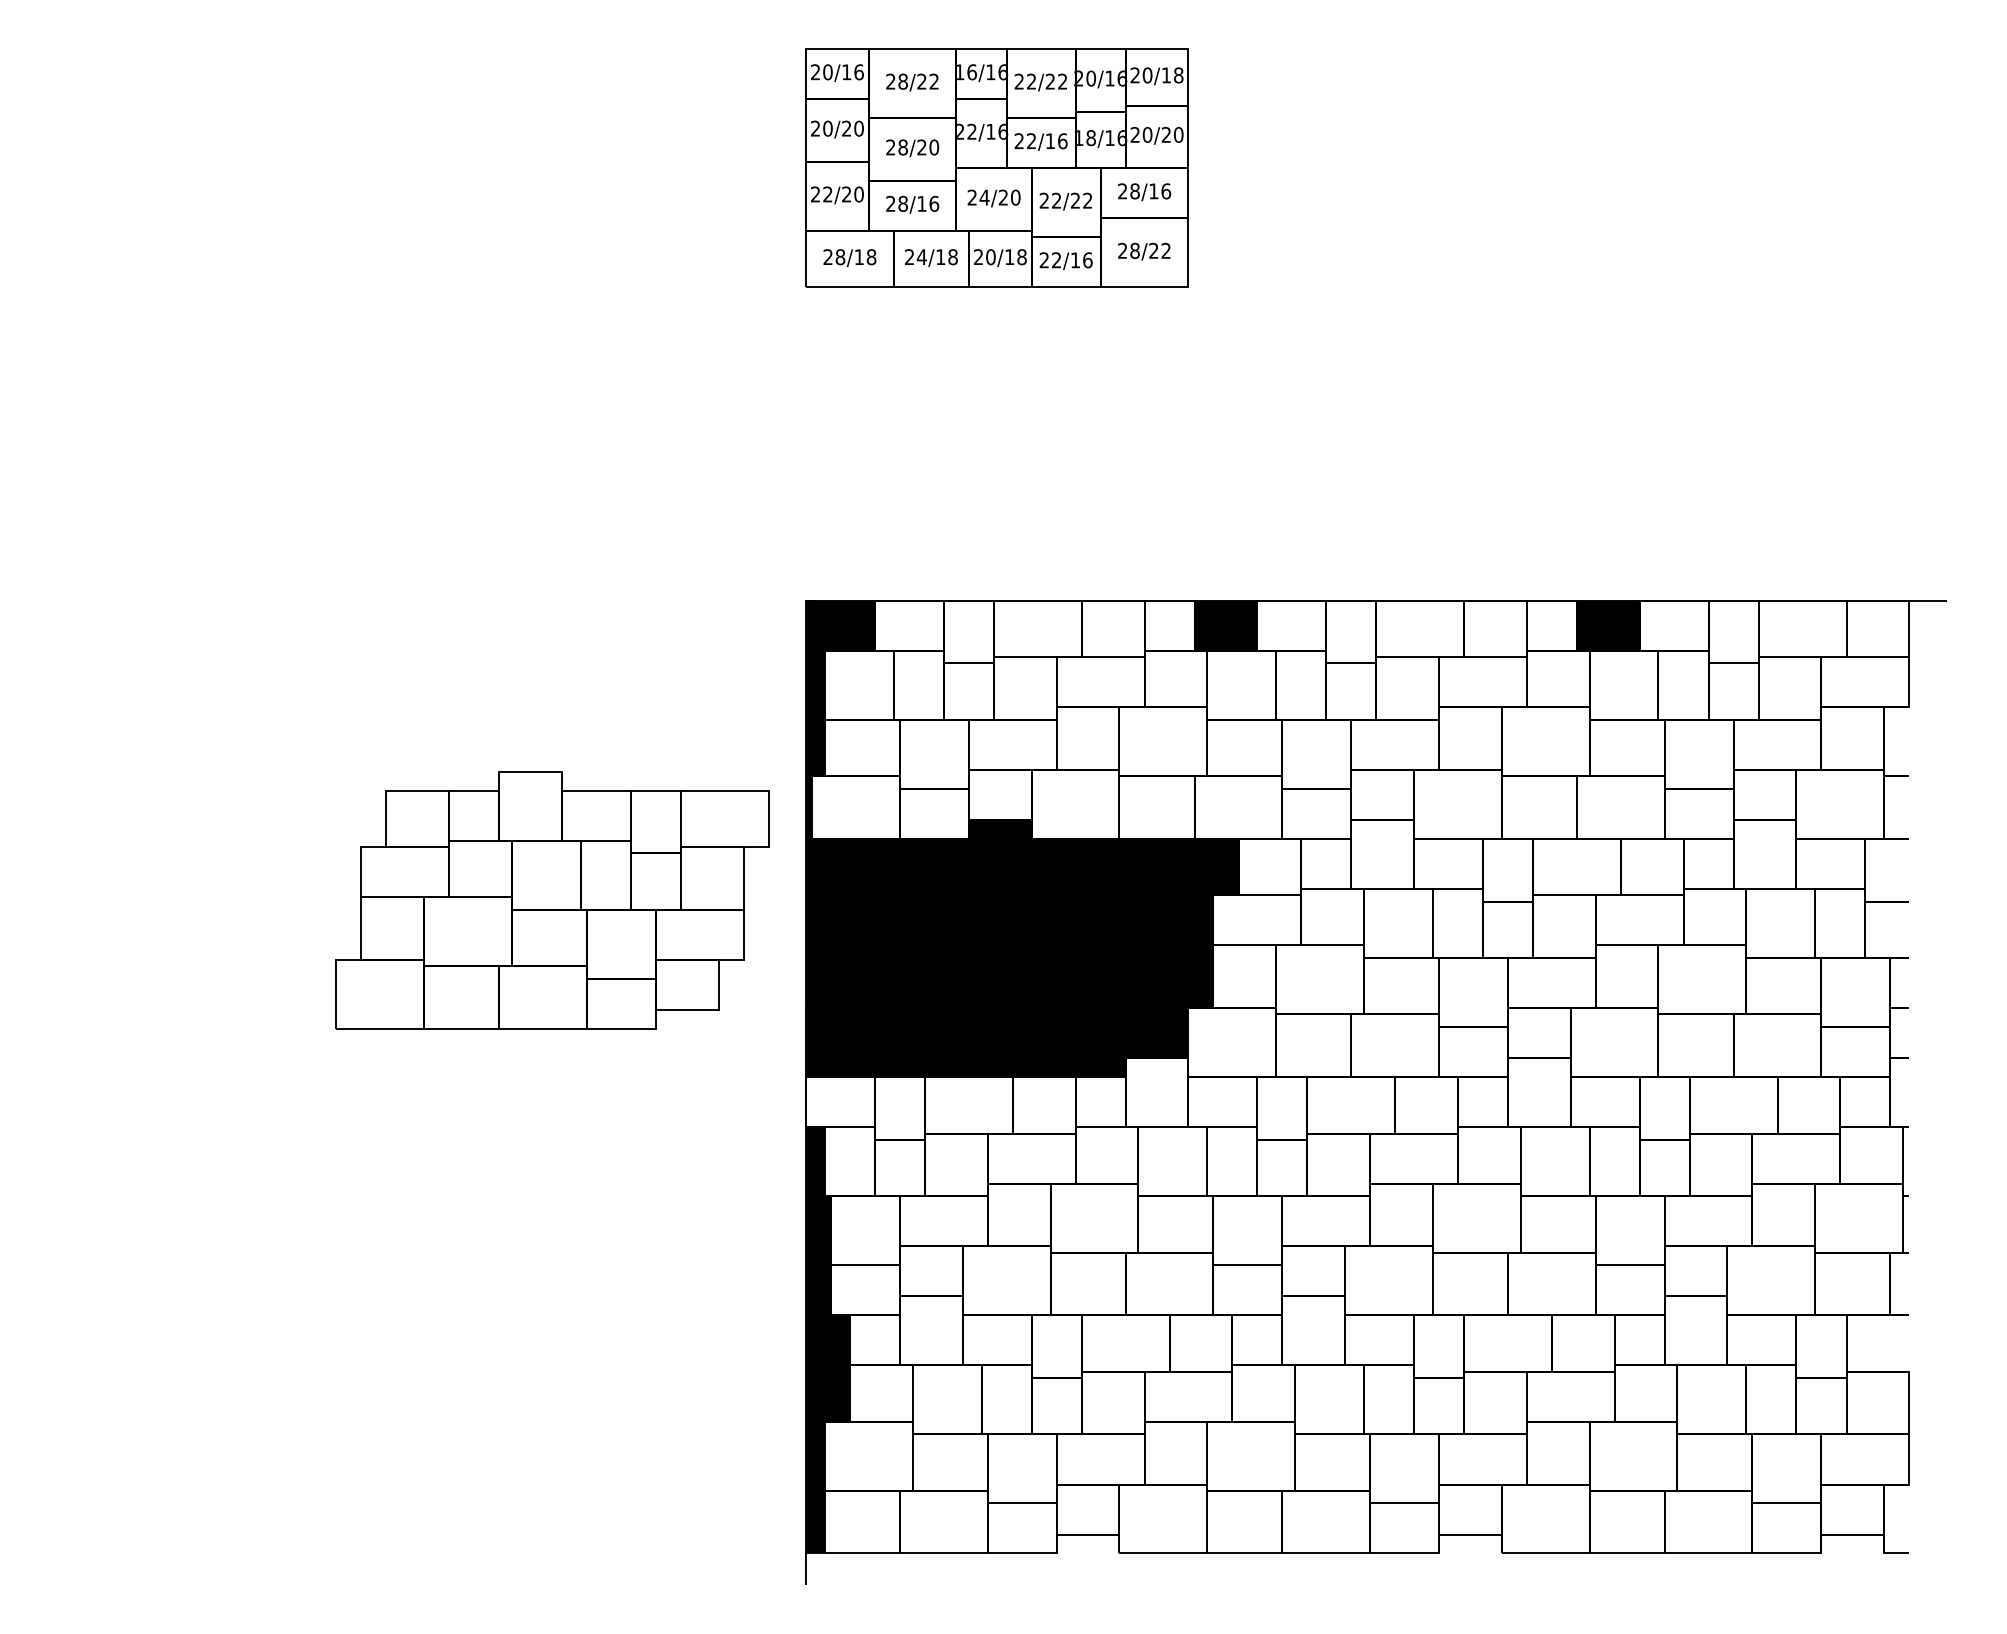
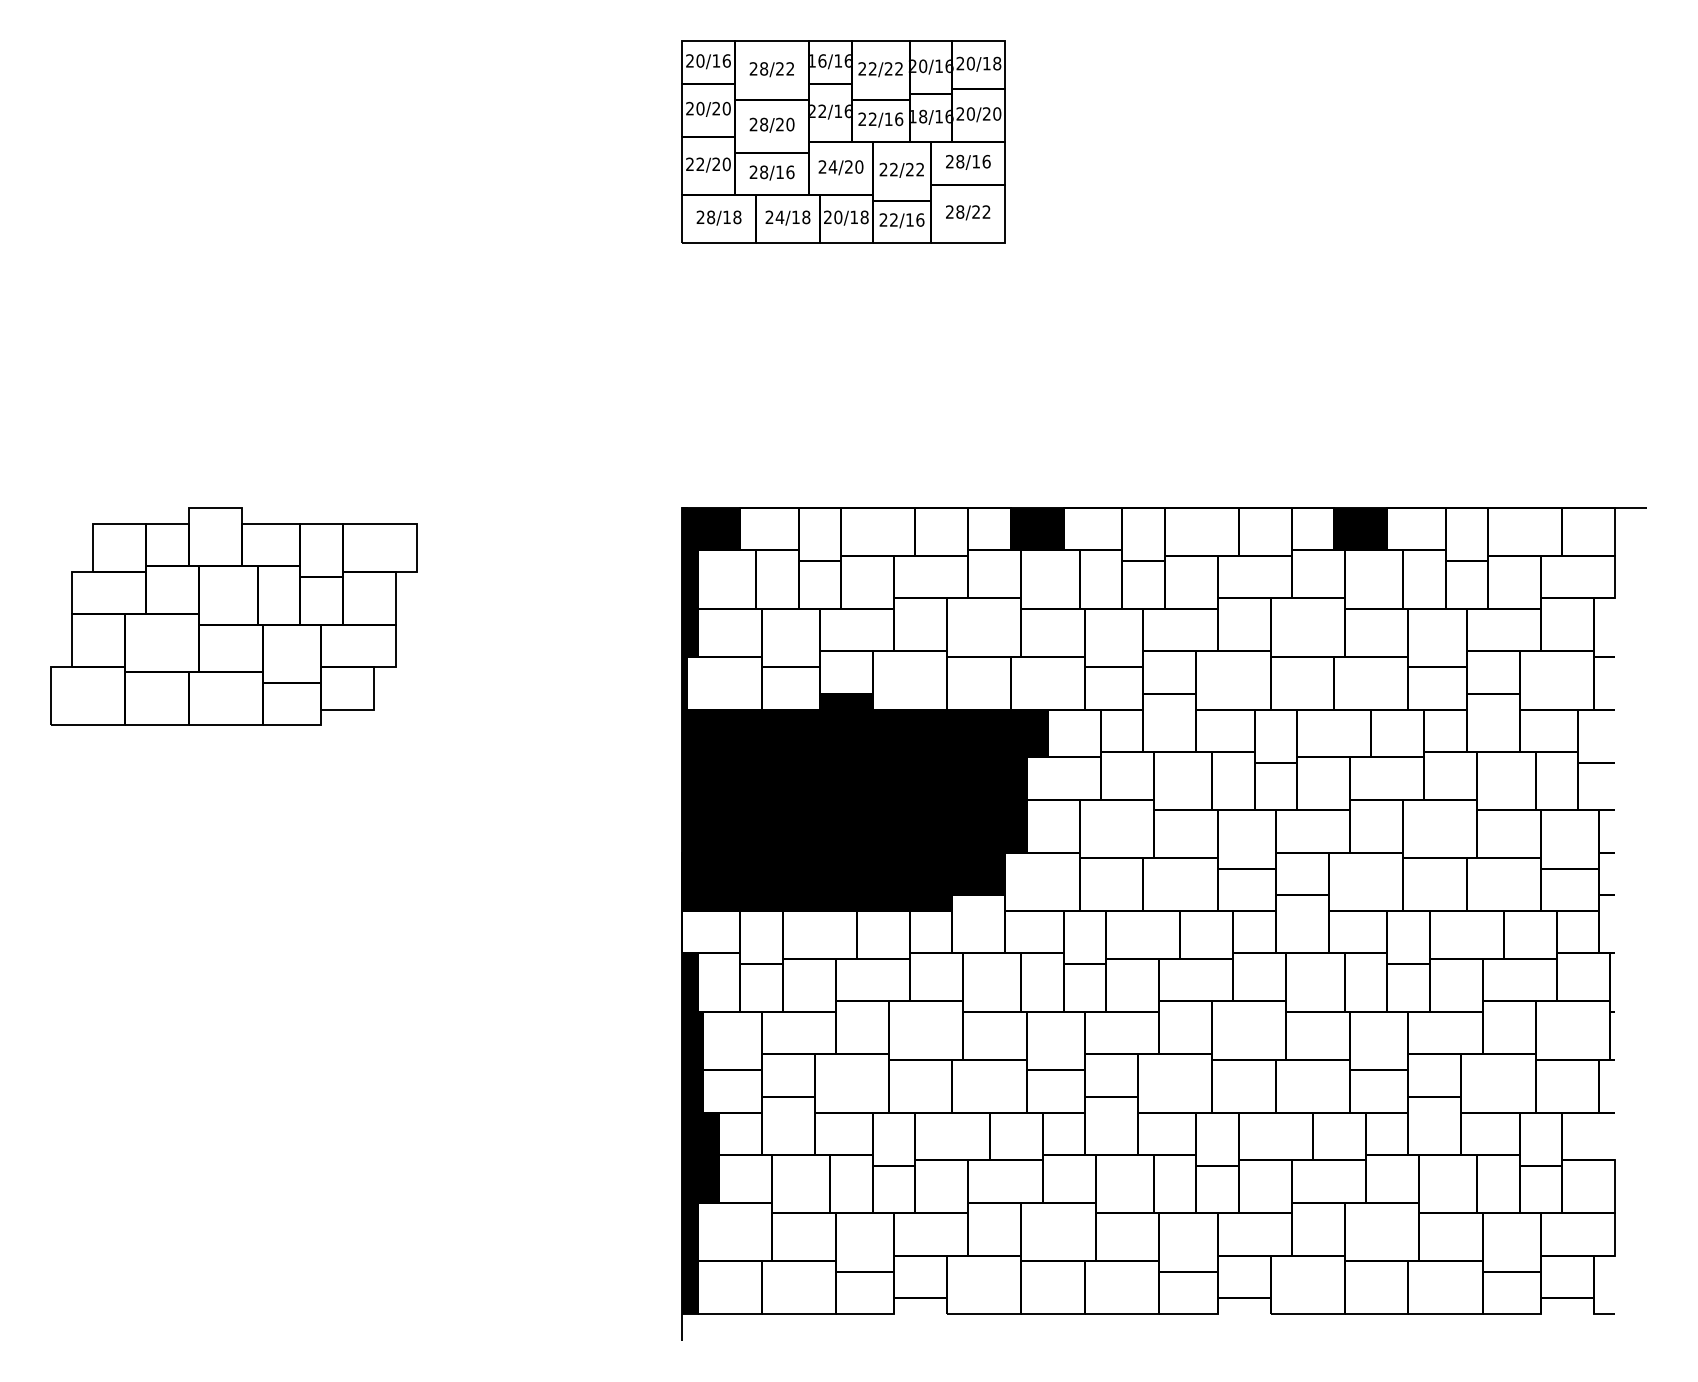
part: (552, 900) -> (233, 616), moved

